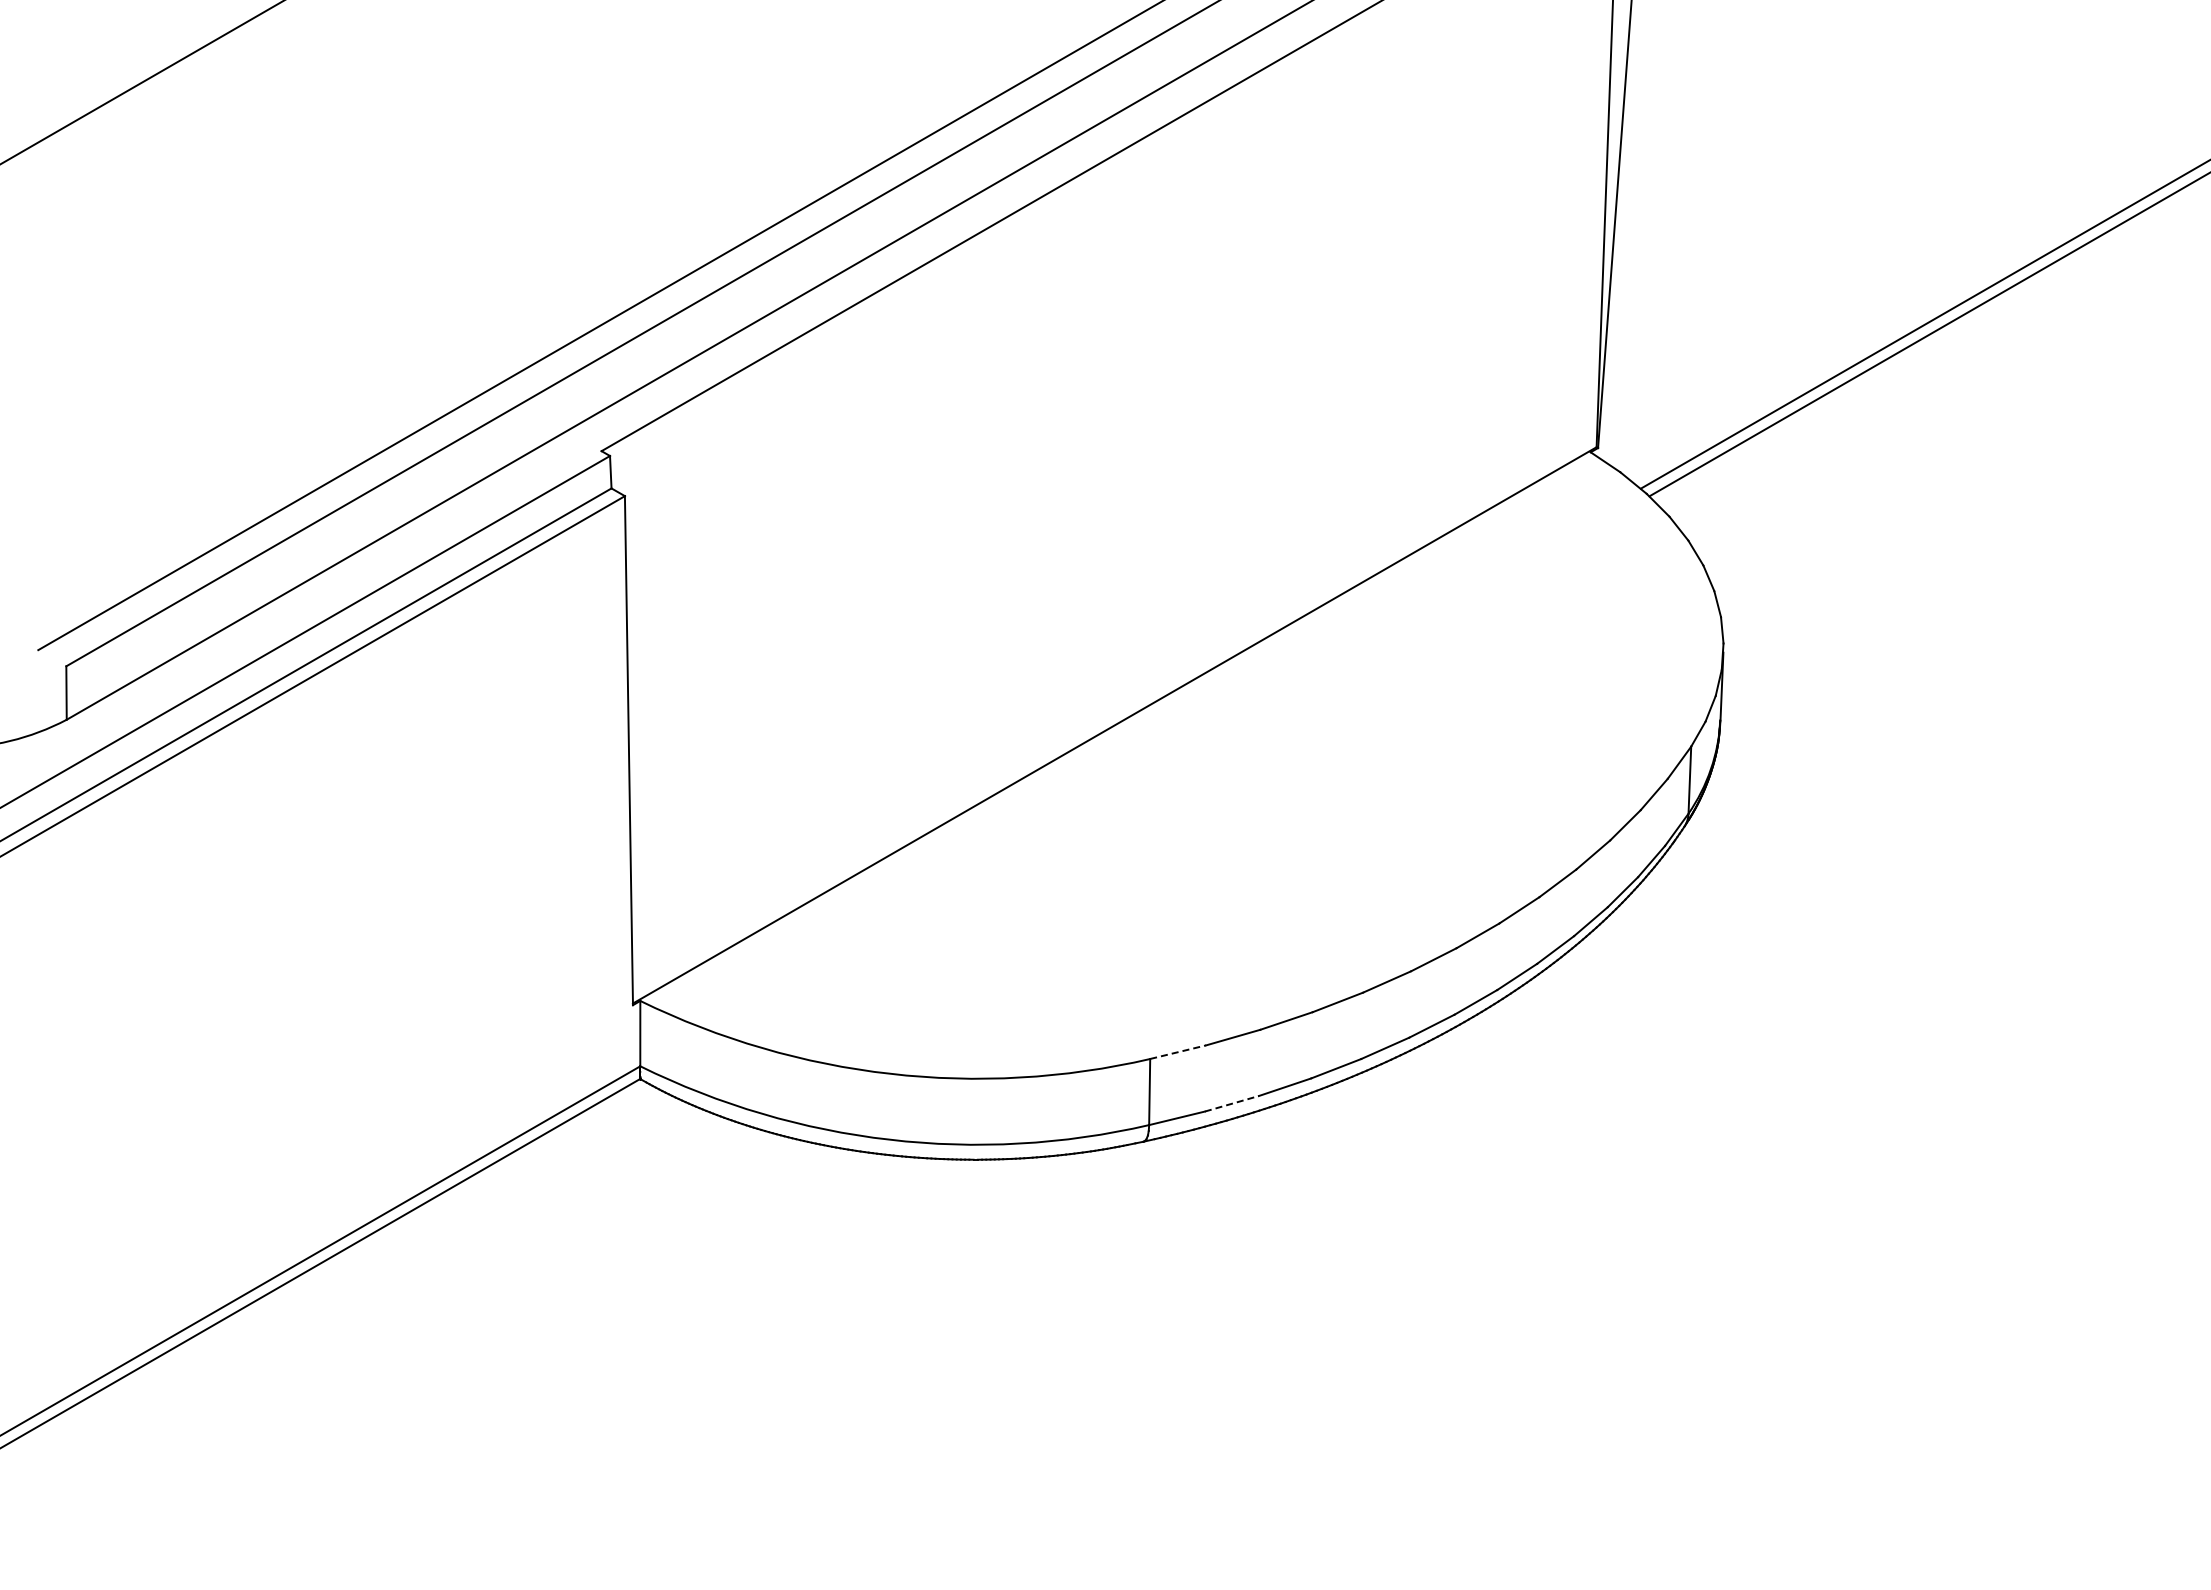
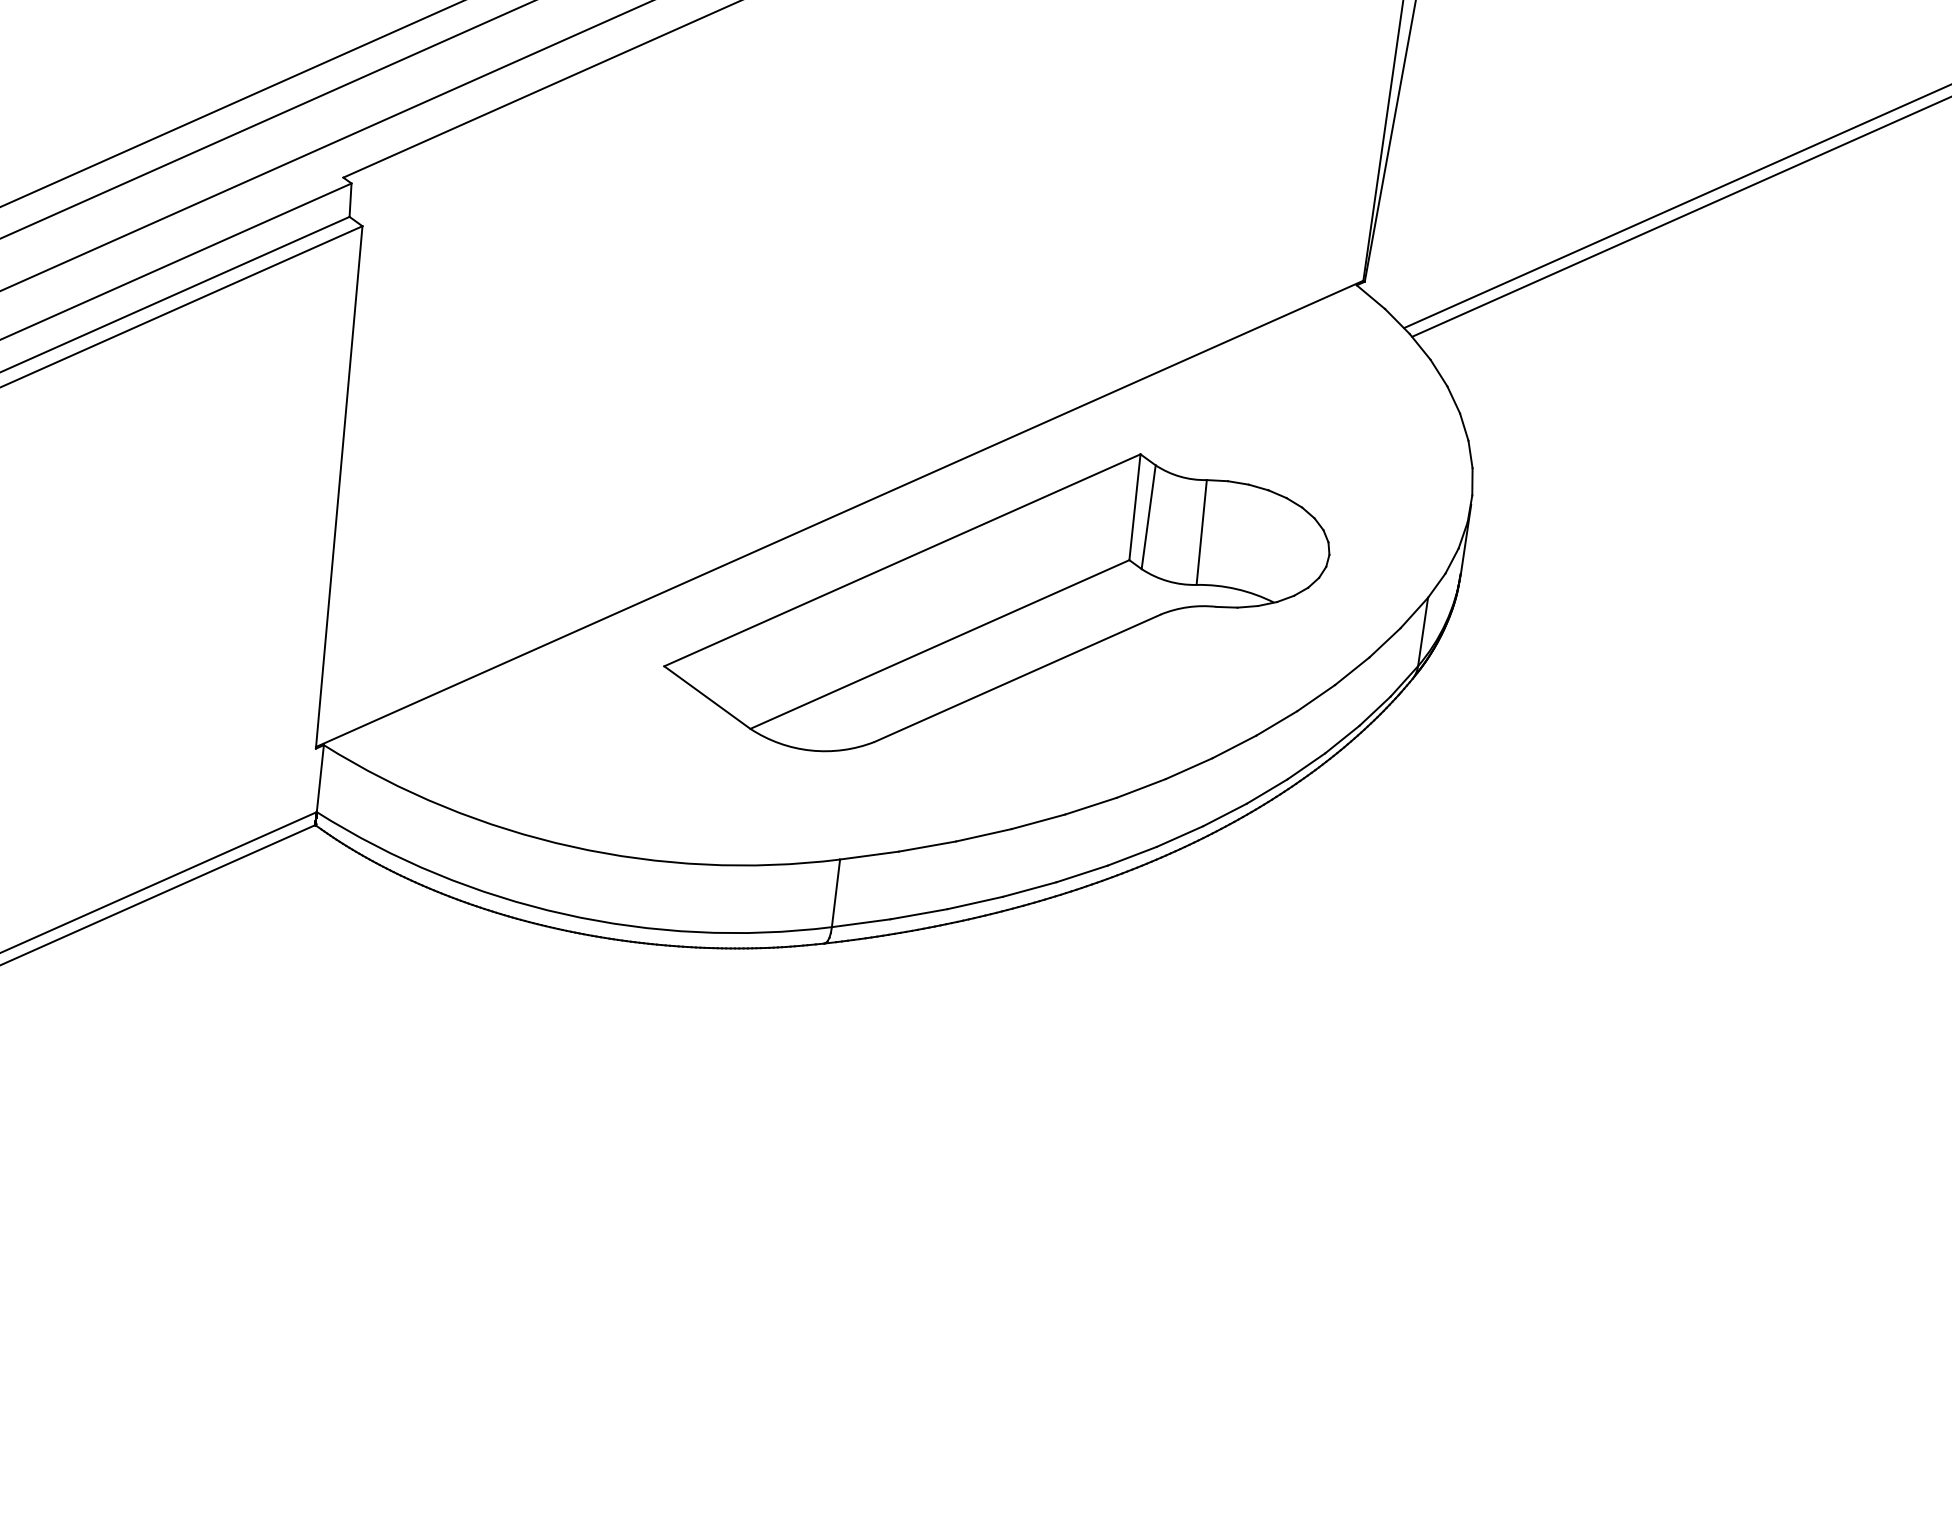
part: (1275, 796) -> (996, 604), added
line: (1178, 1052) -> (869, 855), dashed -> solid
line: (1232, 1103) -> (919, 914), dashed -> solid

